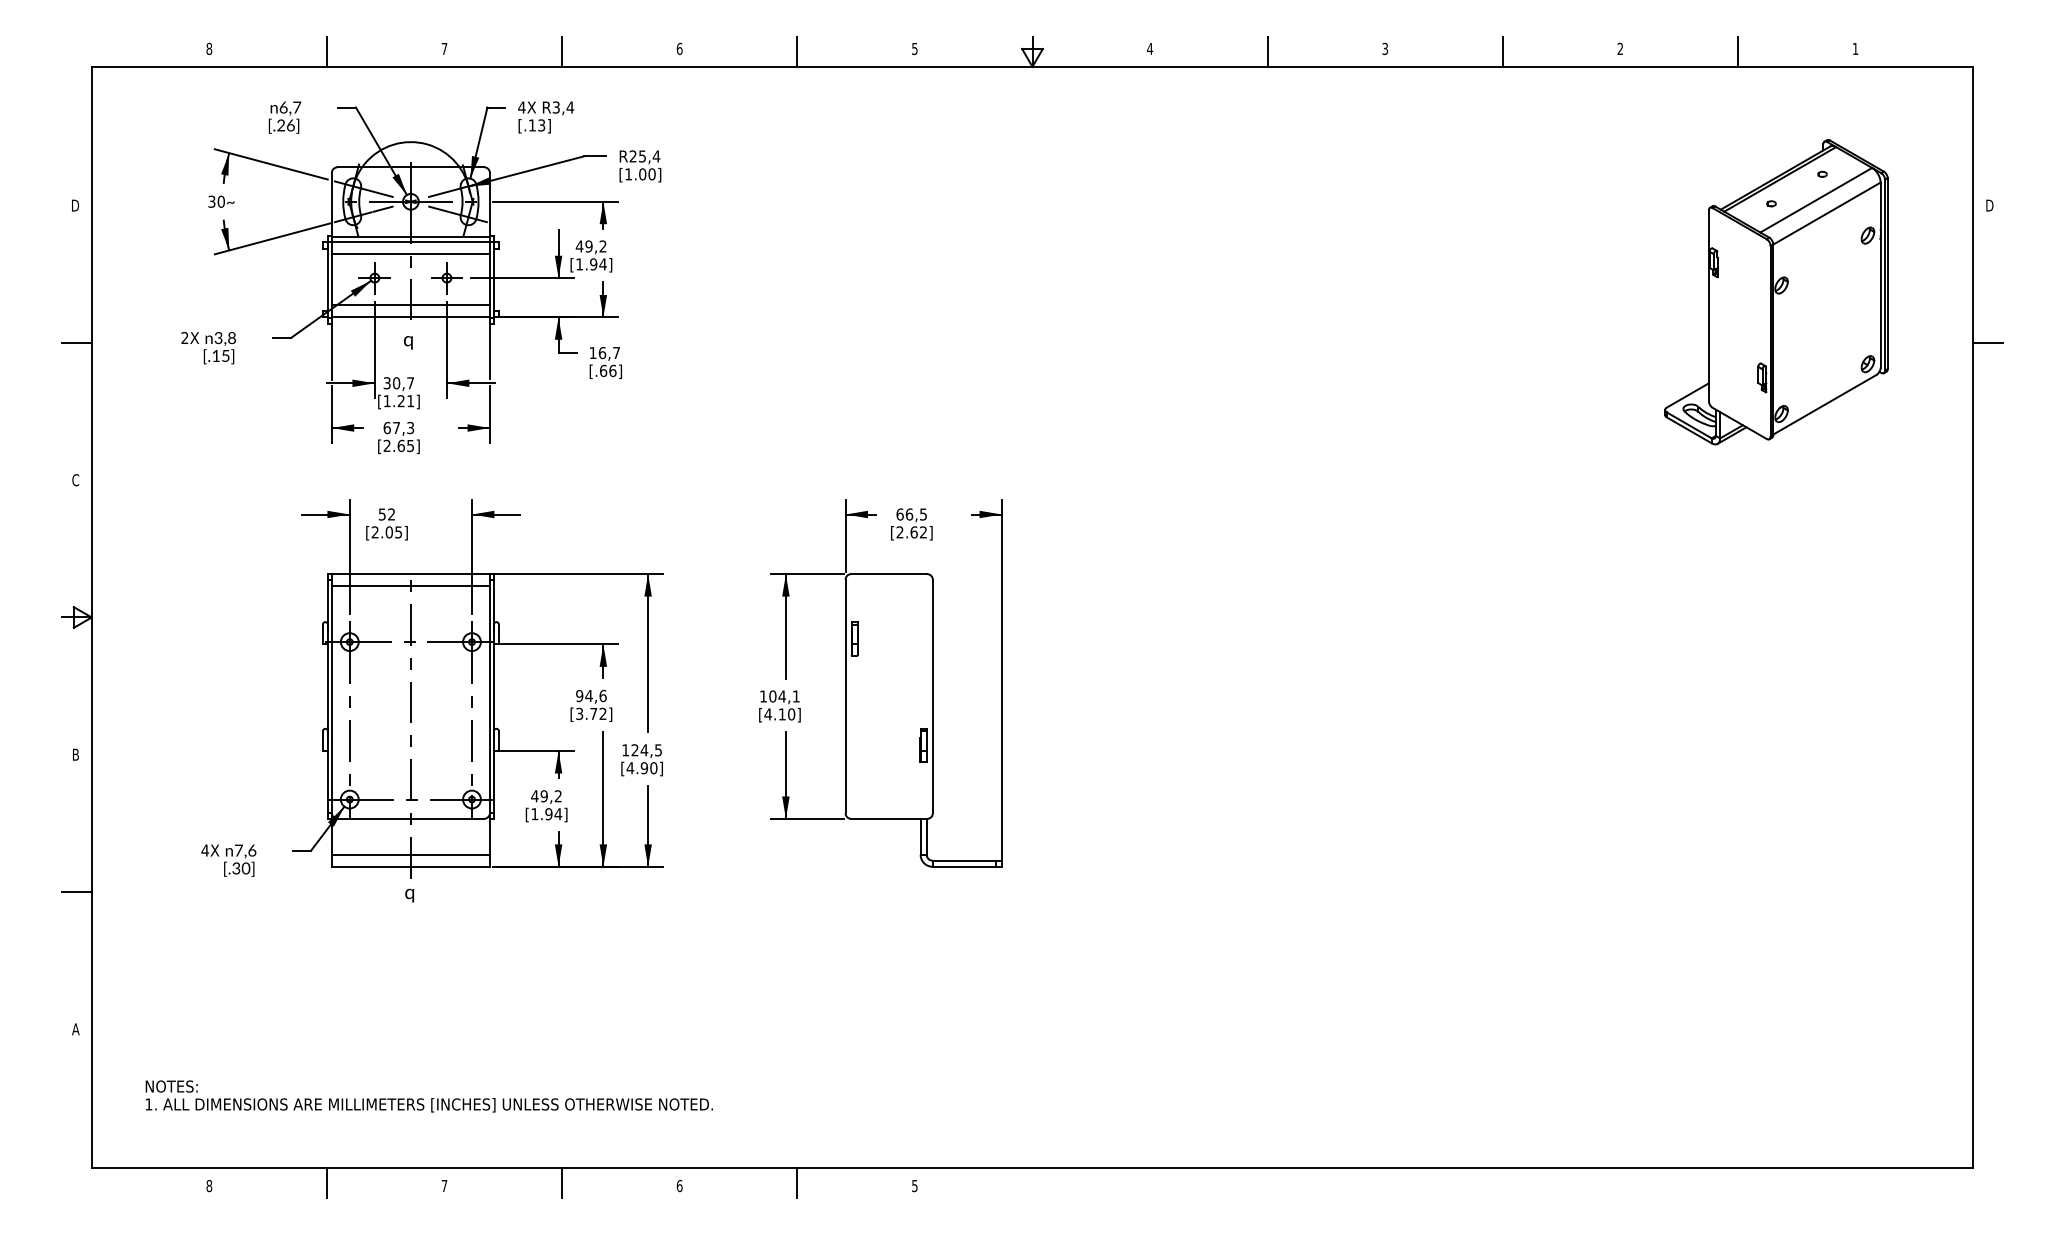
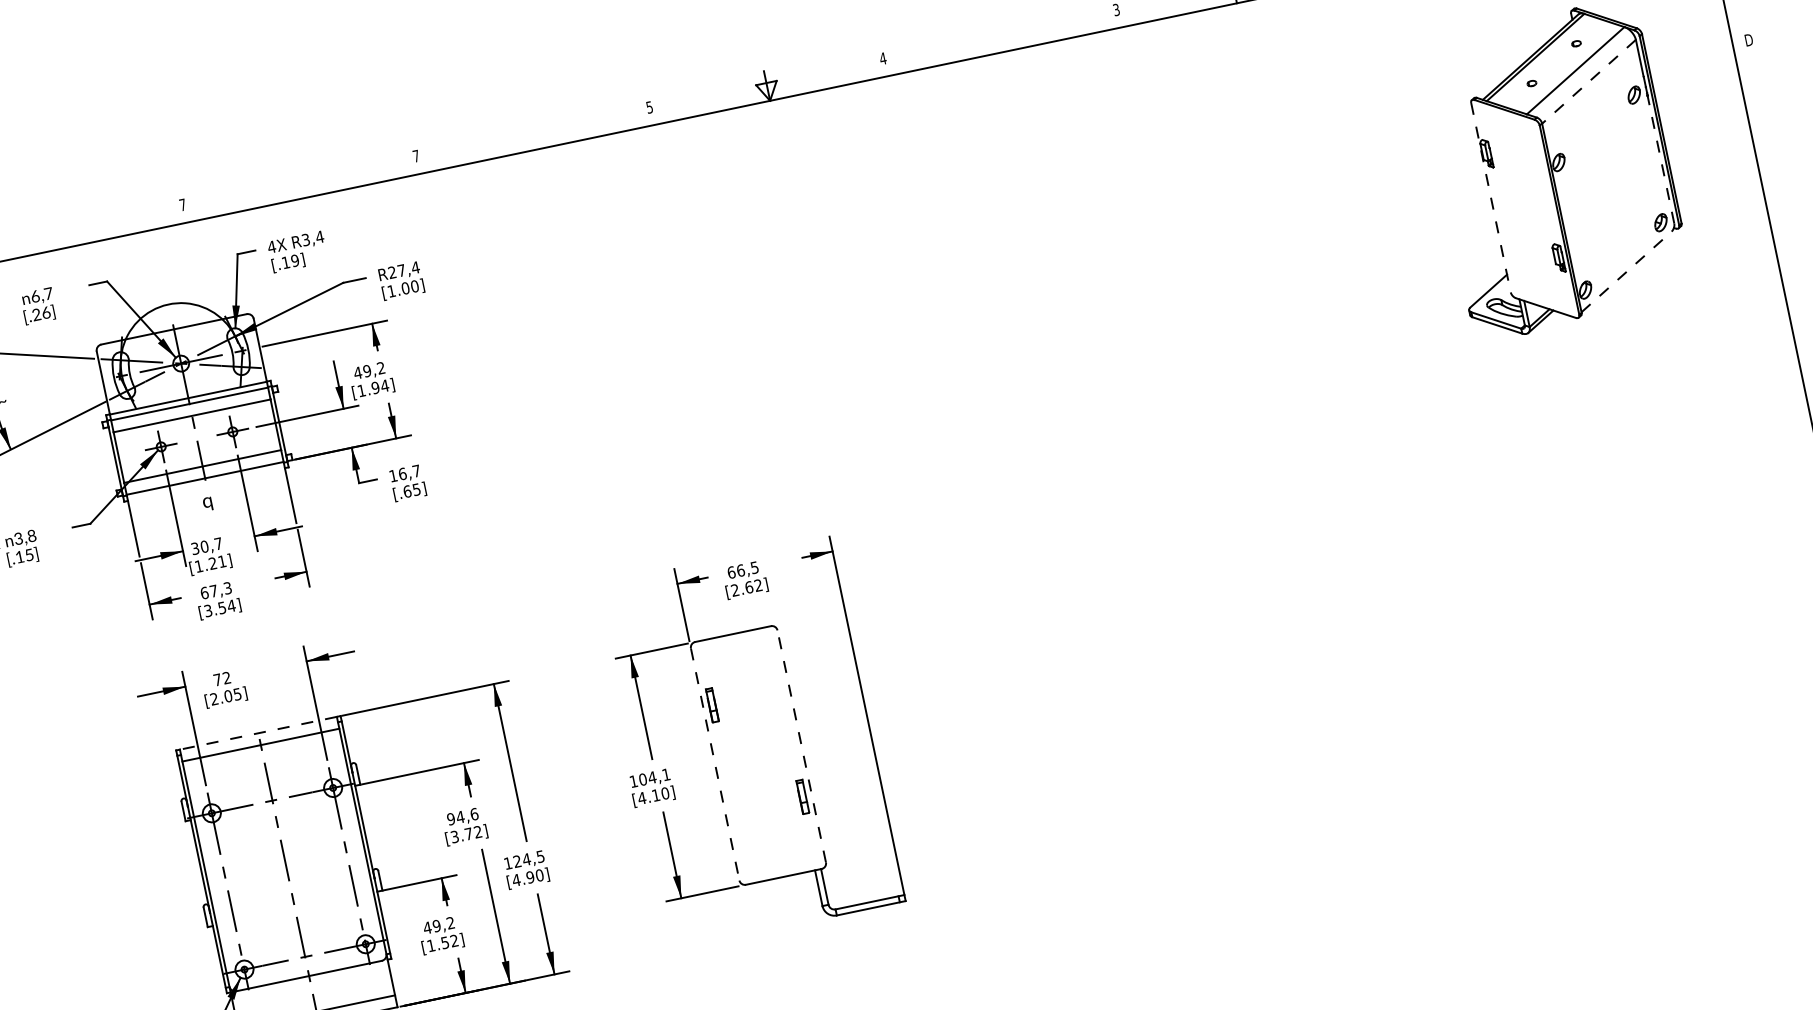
text: (679, 48) -> (415, 155), 6 -> 7
line: (326, 51) -> (66, 231), removed
line: (562, 51) -> (300, 183), removed
line: (797, 51) -> (533, 134), removed
line: (1267, 51) -> (1000, 36), removed
text: (541, 125) -> (294, 260), [.13] -> [.19]
text: (642, 156) -> (401, 270), R25,4 -> R27,4
line: (1826, 213) -> (1588, 81), solid -> dashed
line: (1880, 298) -> (1659, 154), solid -> dashed
line: (1708, 306) -> (1490, 198), solid -> dashed
line: (1988, 342) -> (1776, 176), removed
text: (612, 370) -> (416, 489), [.66] -> [.65]
line: (1824, 404) -> (1626, 271), solid -> dashed
text: (398, 445) -> (219, 608), [2.65] -> [3.54]
text: (381, 514) -> (216, 680), 52 -> 72
line: (410, 574) -> (258, 733), solid -> dashed
line: (845, 696) -> (715, 764), solid -> dashed
line: (932, 696) -> (801, 746), solid -> dashed
text: (553, 814) -> (449, 942), [1.94] -> [1.52]

